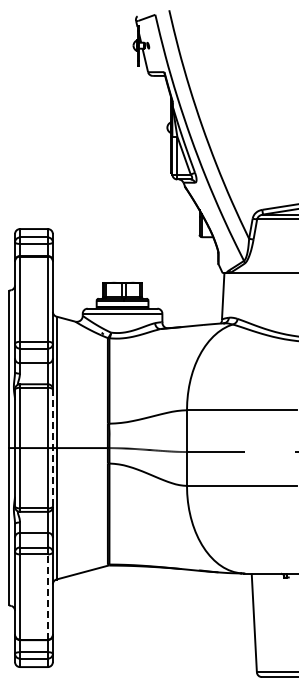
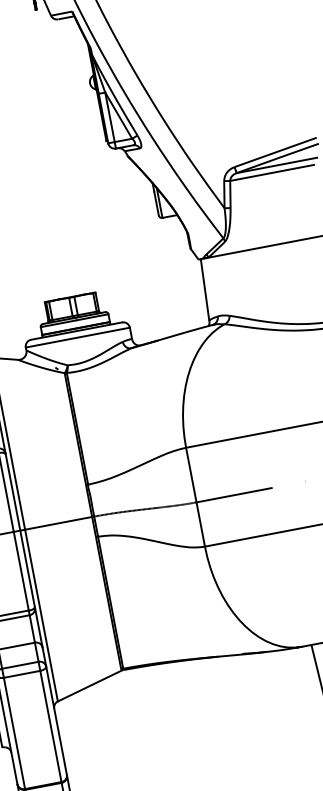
line: (52, 448) -> (19, 531), dashed -> solid
line: (47, 596) -> (50, 725), dashed -> solid

